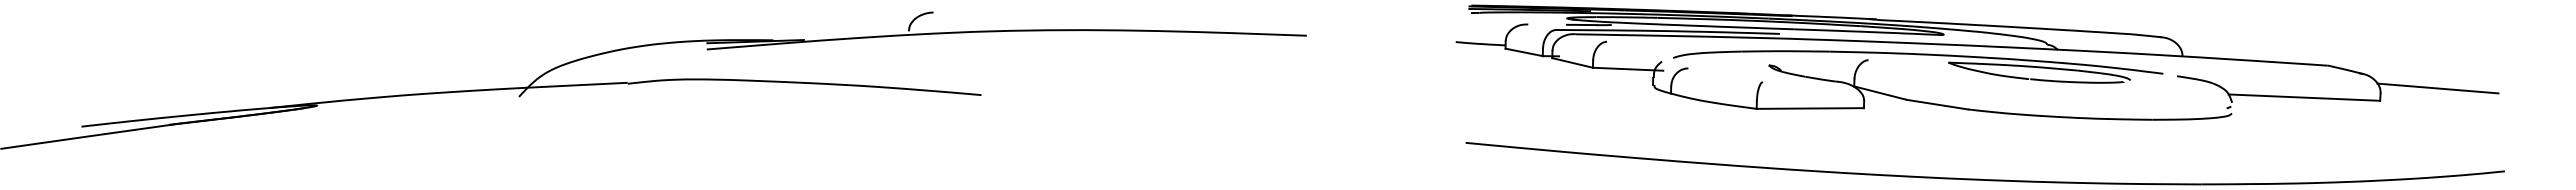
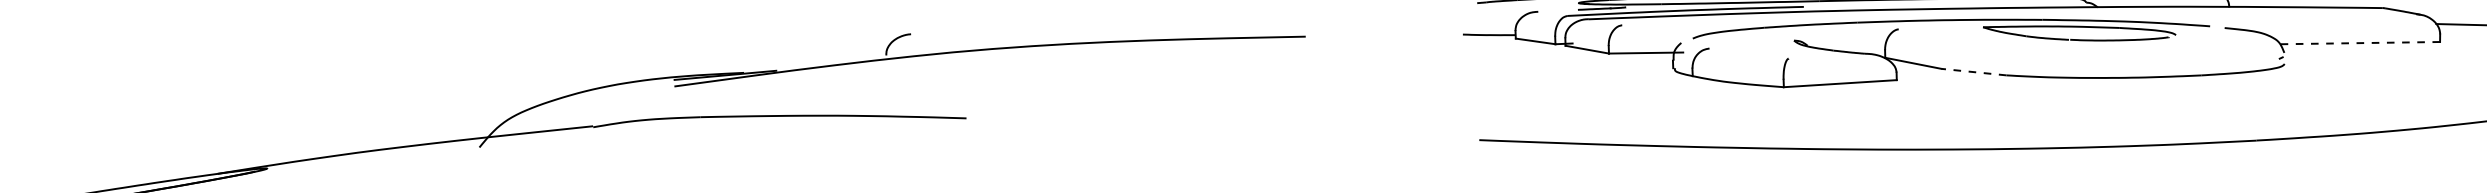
line: (2304, 97) -> (2360, 42), solid -> dashed
line: (1937, 104) -> (1974, 71), solid -> dashed

